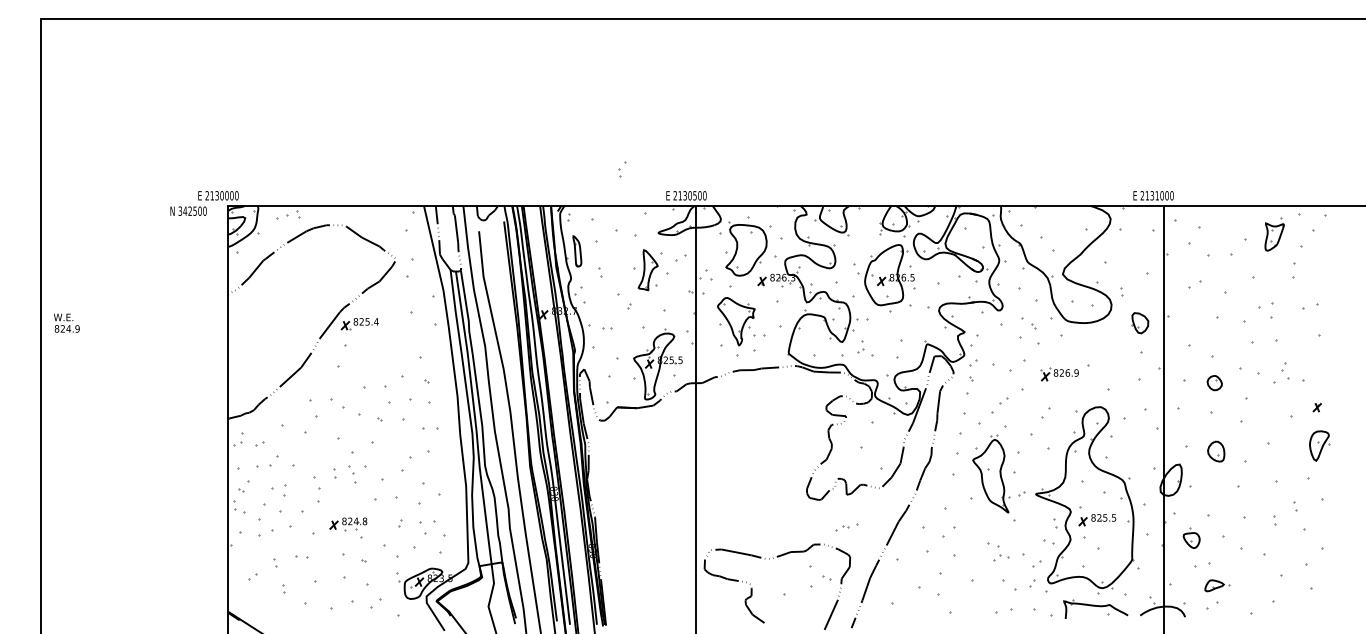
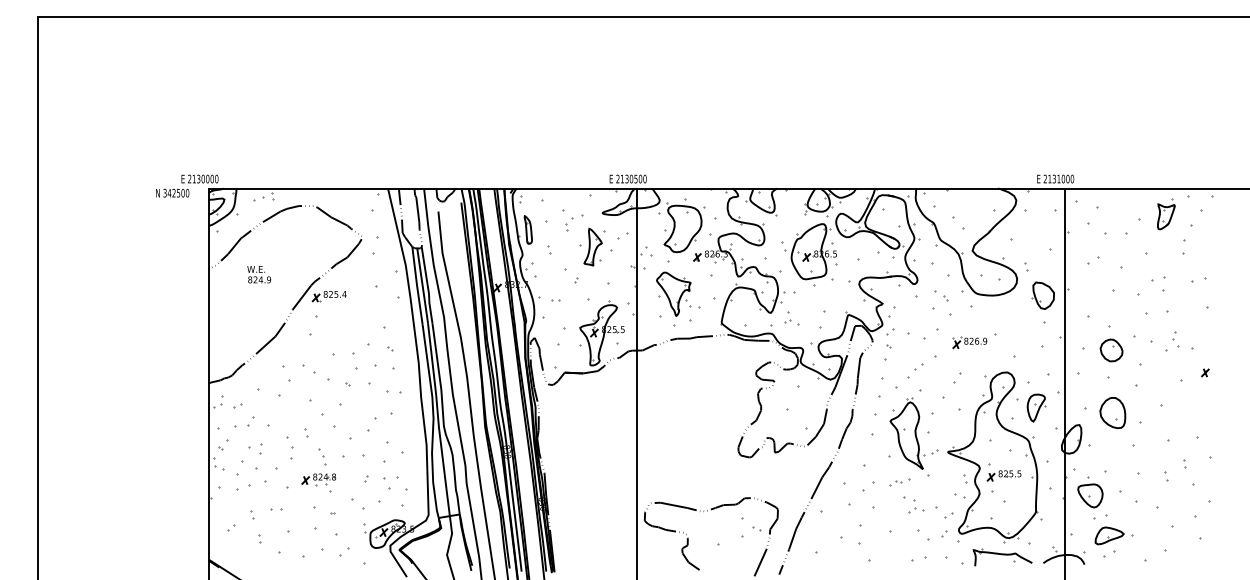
part: (622, 170) -> (569, 224), moved
text: (67, 323) -> (259, 274), moved
part: (1139, 323) -> (1042, 295), size x1.43
part: (1214, 383) -> (1111, 350), size x1.67
part: (1319, 445) -> (1036, 407), moved
part: (1215, 451) -> (1112, 413), size x1.67
part: (352, 473) -> (322, 456), moved
part: (846, 527) -> (899, 482), moved
part: (1191, 538) -> (1090, 492), size x1.67
part: (1216, 585) -> (1113, 535), size x1.67

